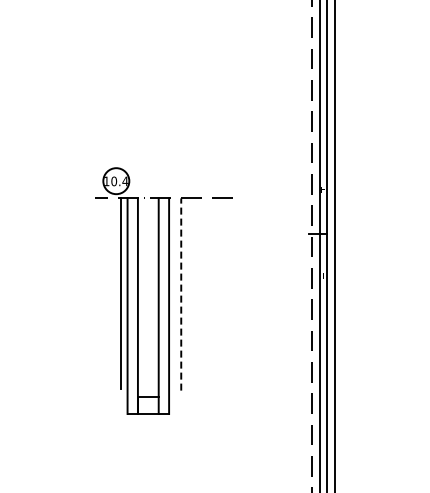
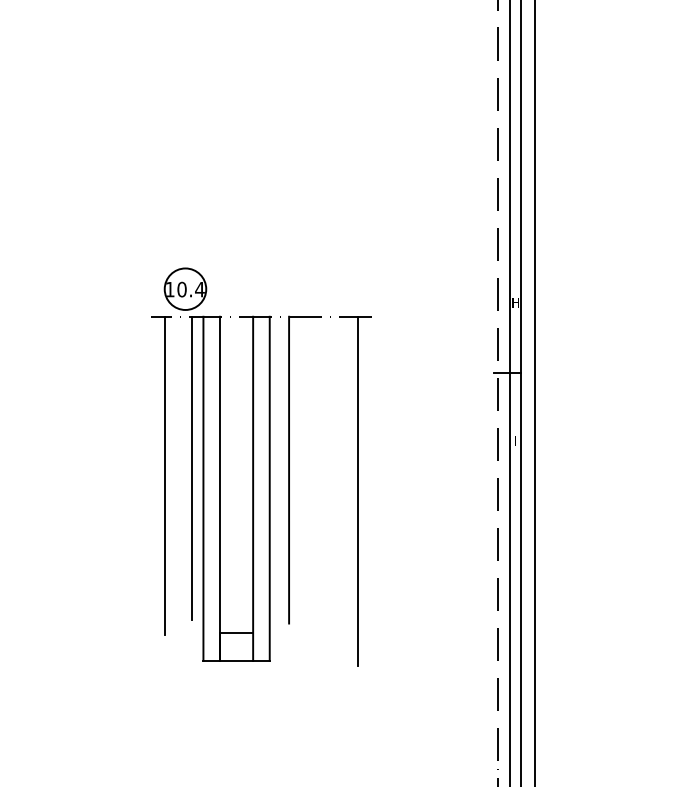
line: (181, 294) -> (289, 470), dashed -> solid
line: (103, 297) -> (165, 474), added
line: (224, 307) -> (358, 490), added

